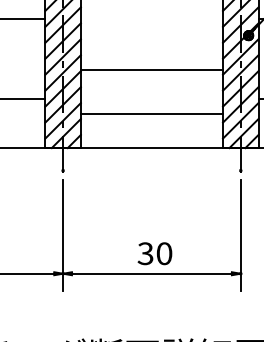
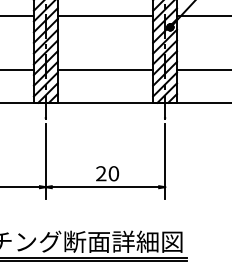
line: (151, 70) -> (105, 16), moved
line: (151, 114) -> (105, 70), moved
text: (146, 253) -> (101, 173), 30 -> 20

